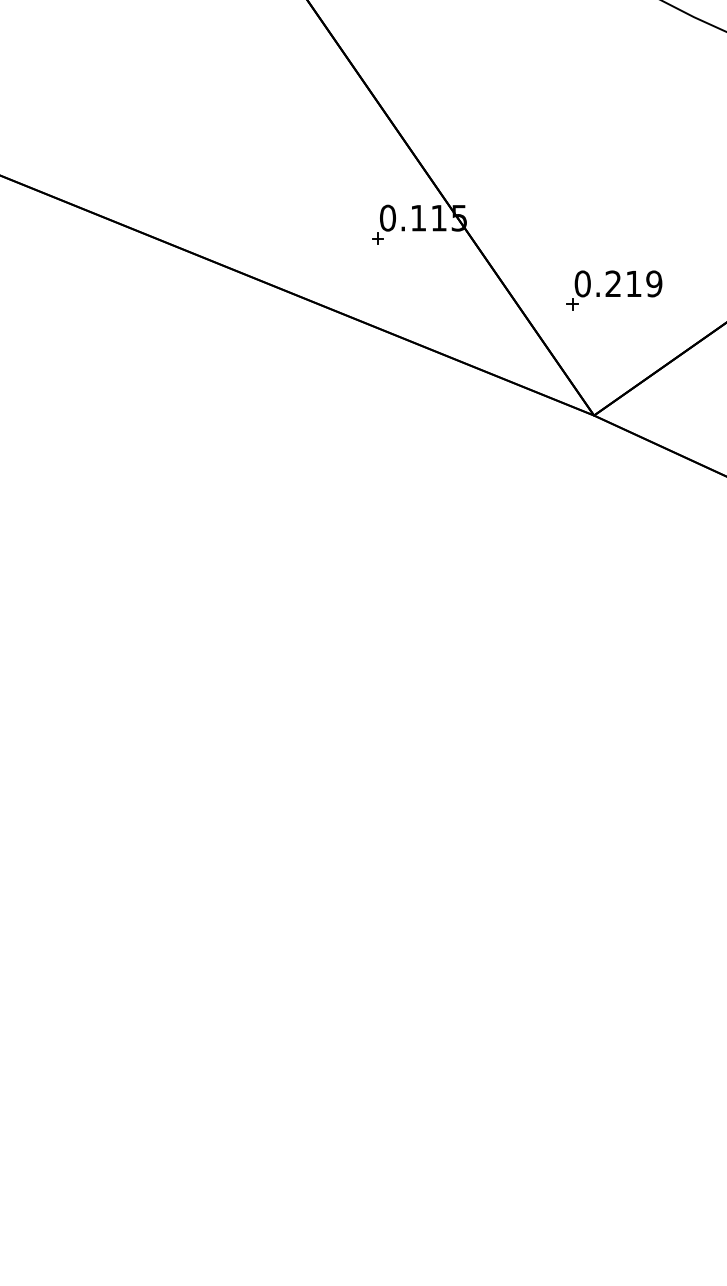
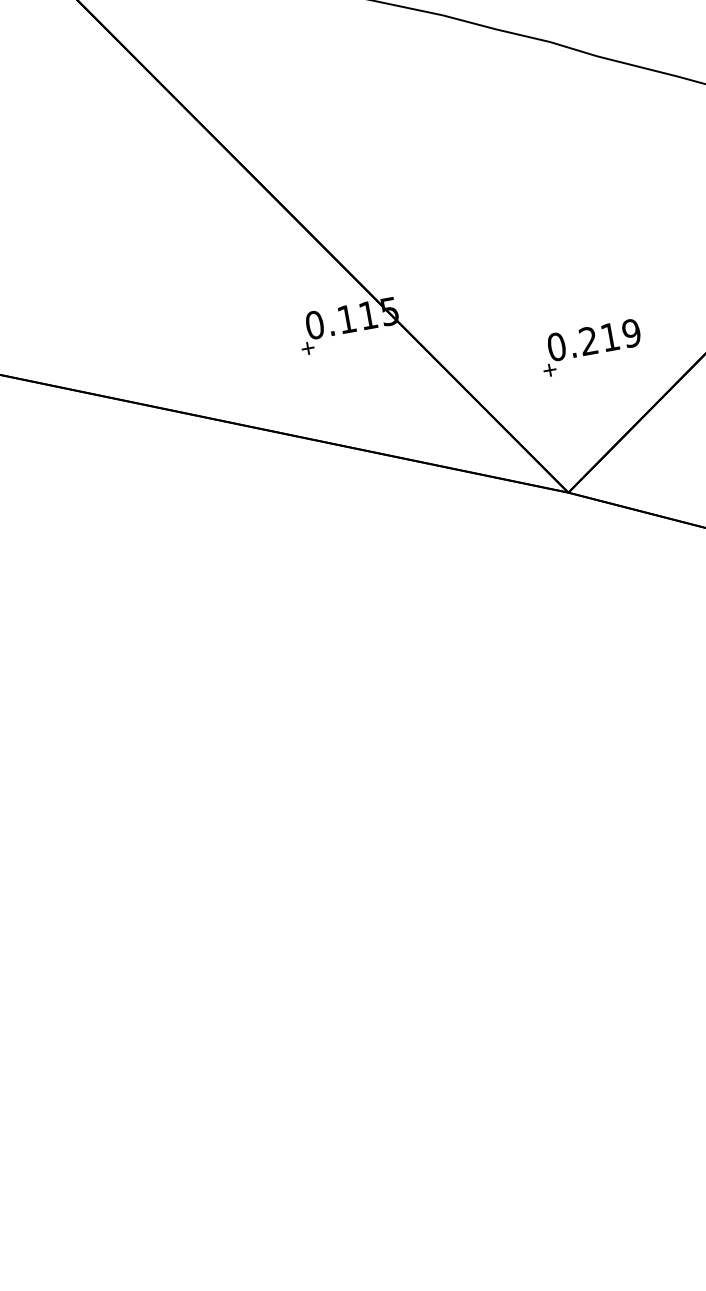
part: (614, 290) -> (591, 347), moved

